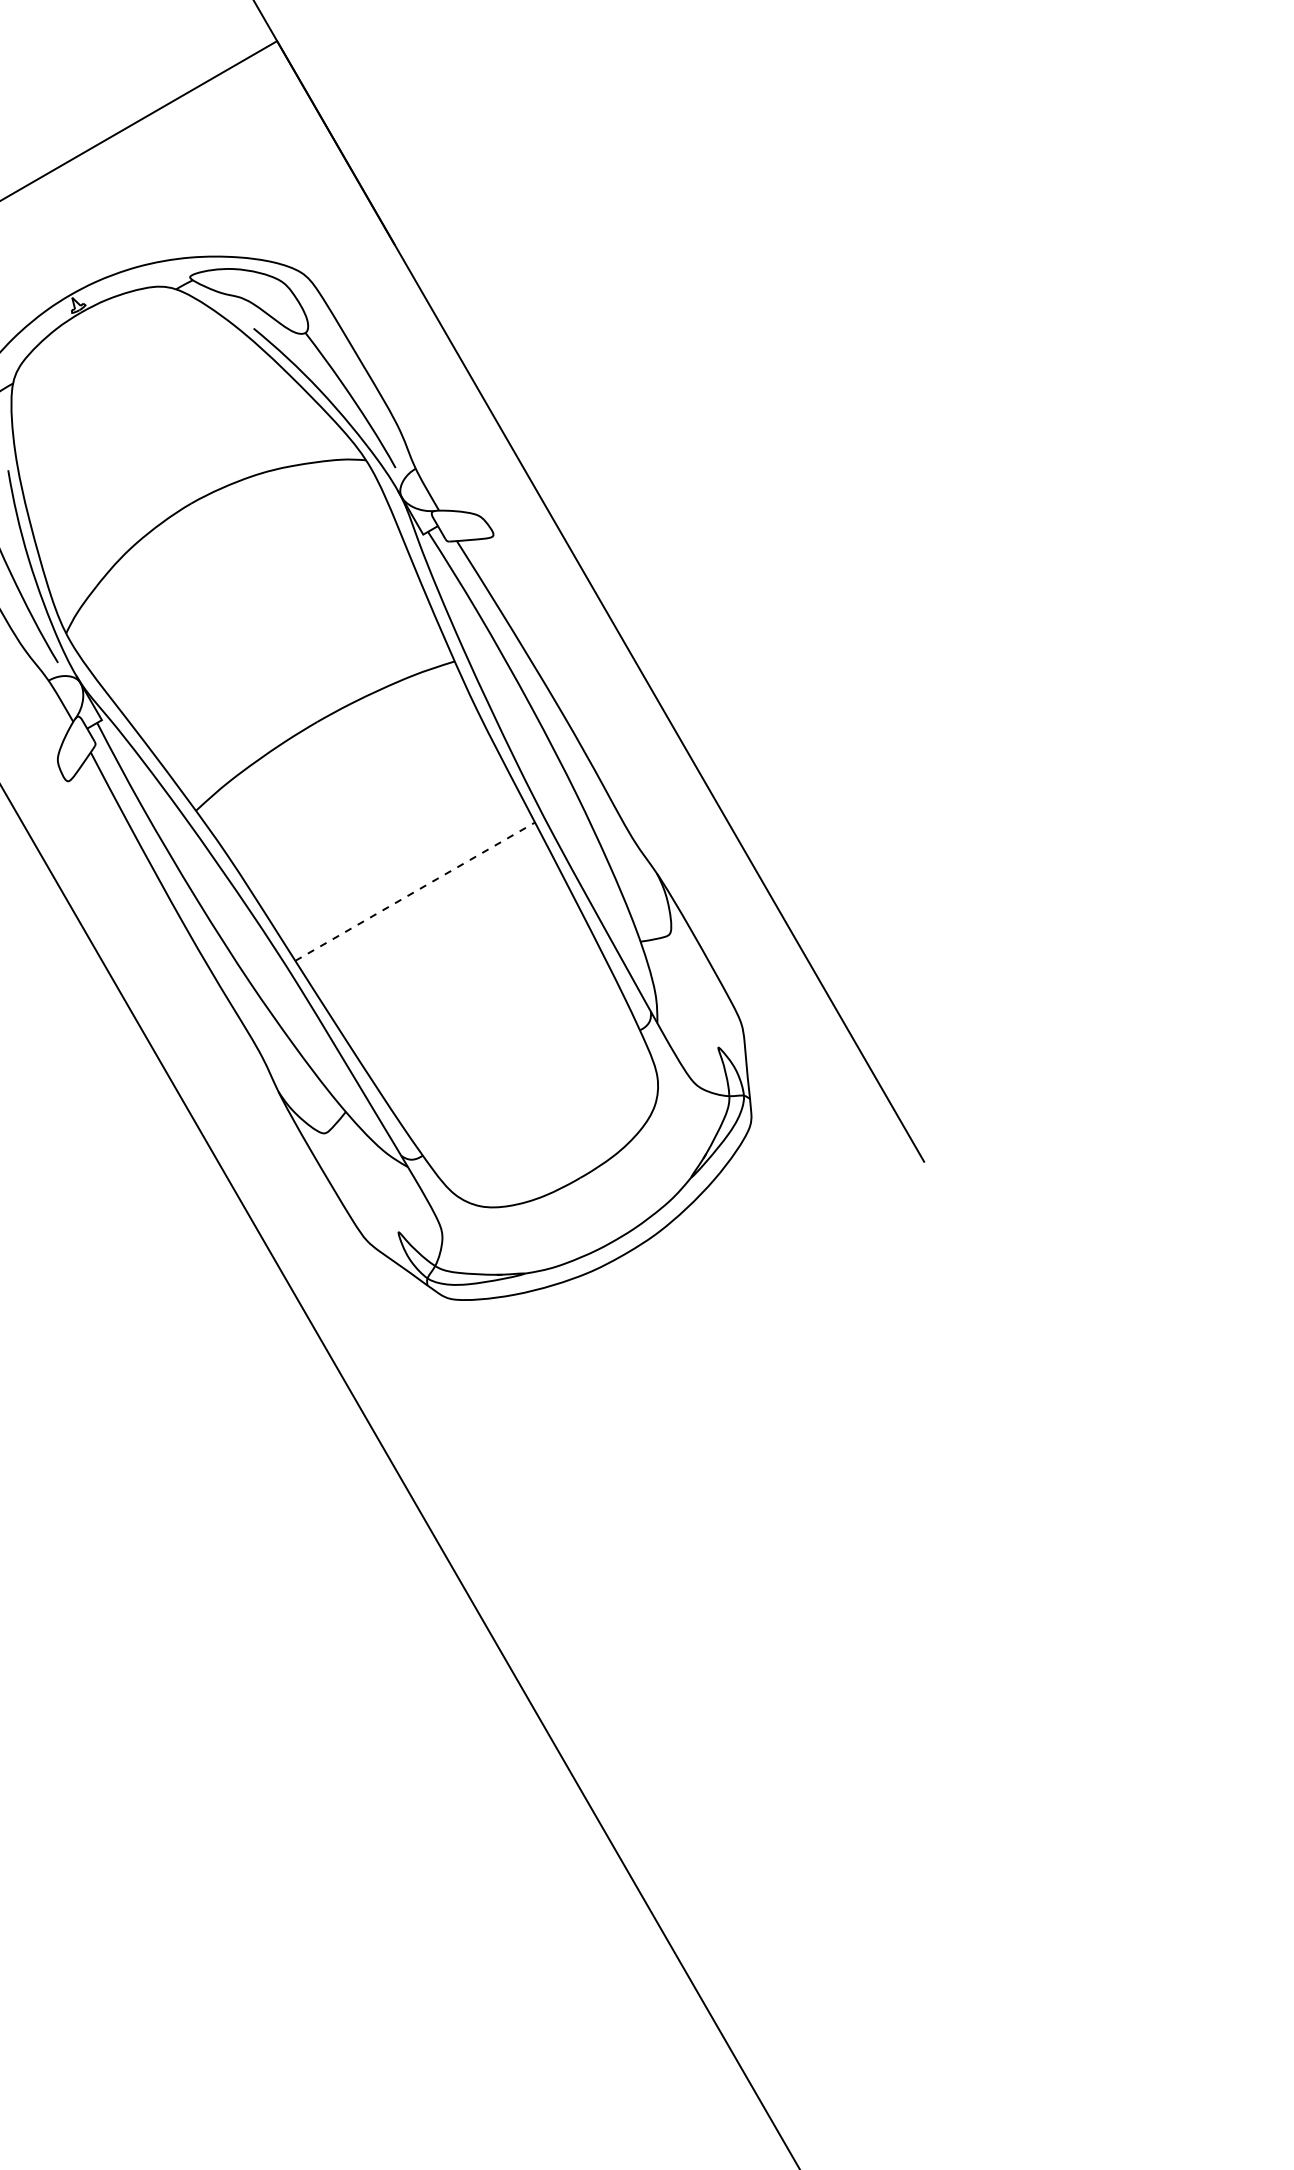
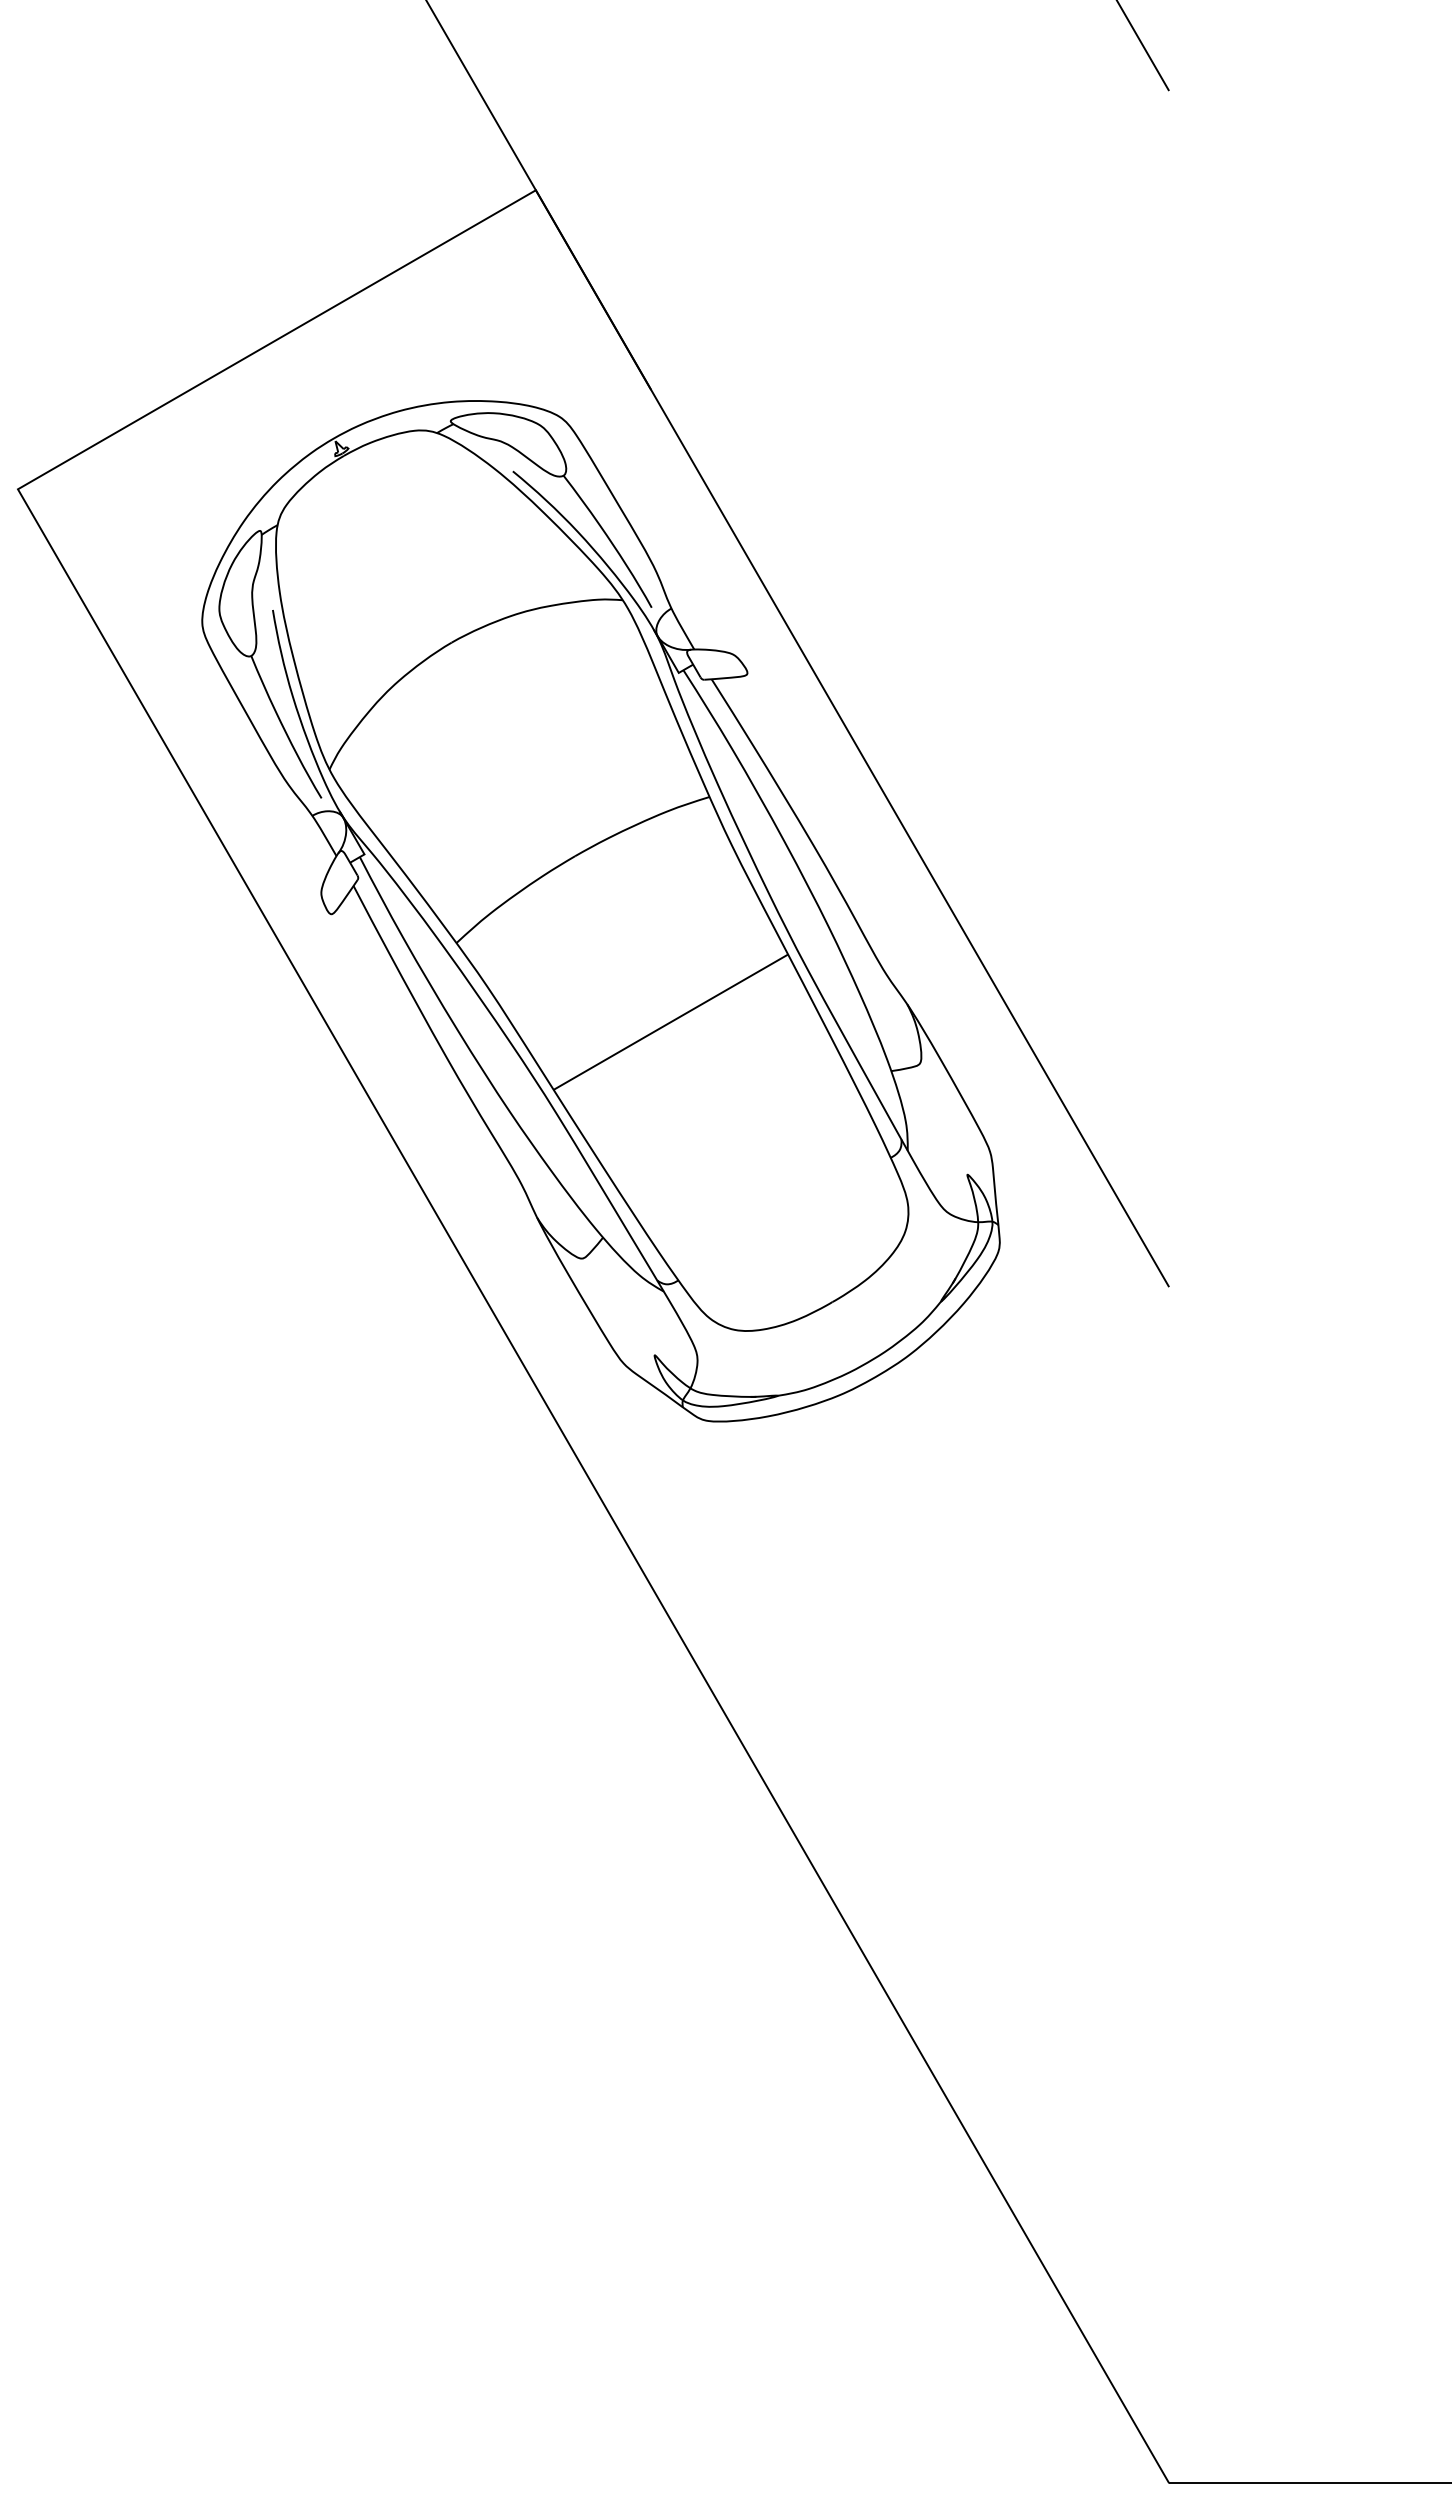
line: (414, 892) -> (670, 1022), dashed -> solid

